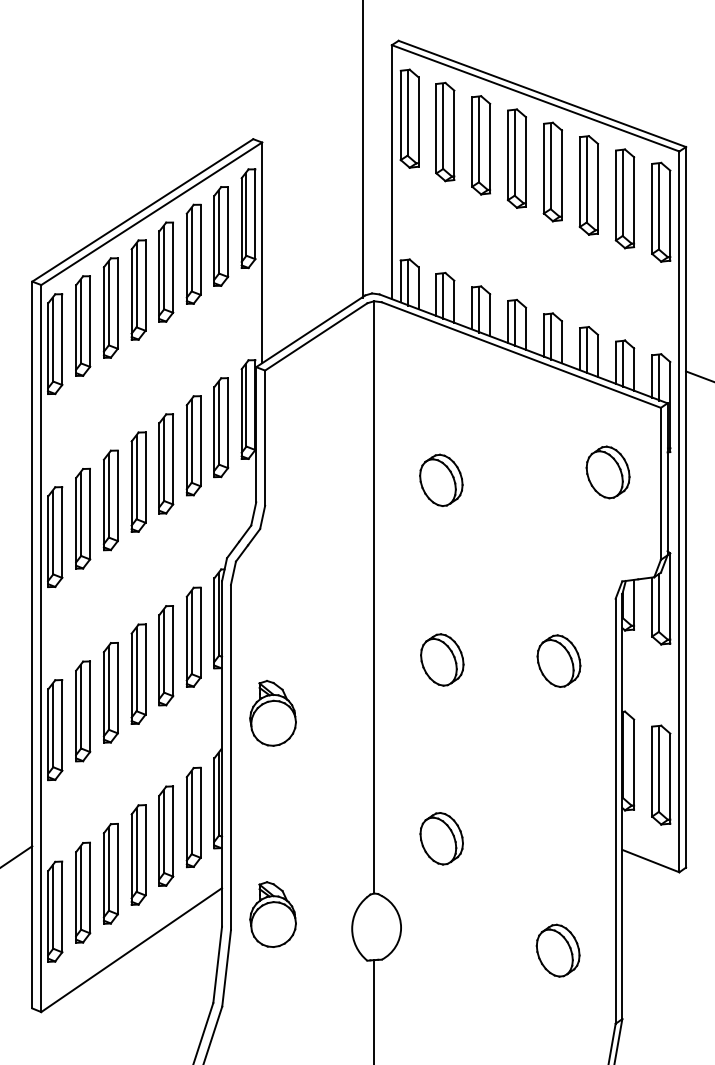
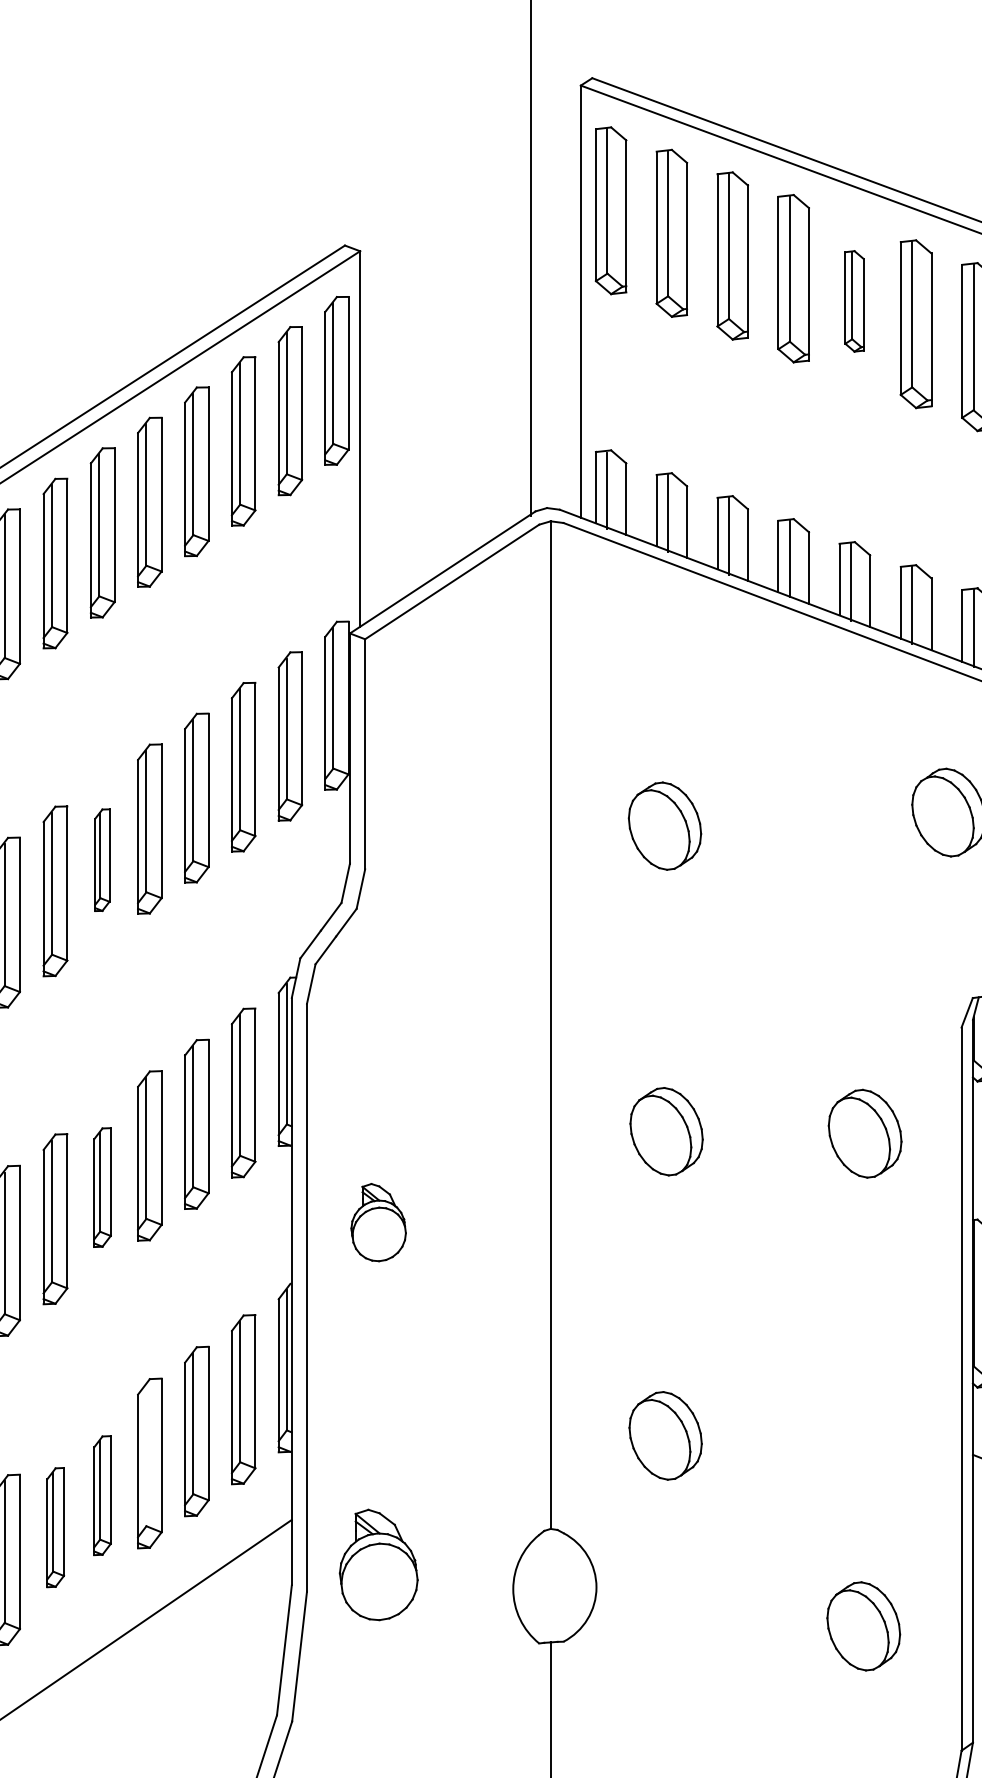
part: (552, 171) -> (854, 300), size x0.6
part: (110, 500) -> (102, 860), size x0.6
part: (110, 692) -> (102, 1187), size x0.7
part: (272, 713) -> (377, 1222), size x0.7
line: (136, 850) -> (146, 1455), removed
part: (110, 873) -> (102, 1494), size x0.7
part: (83, 892) -> (56, 1527), size x0.7

